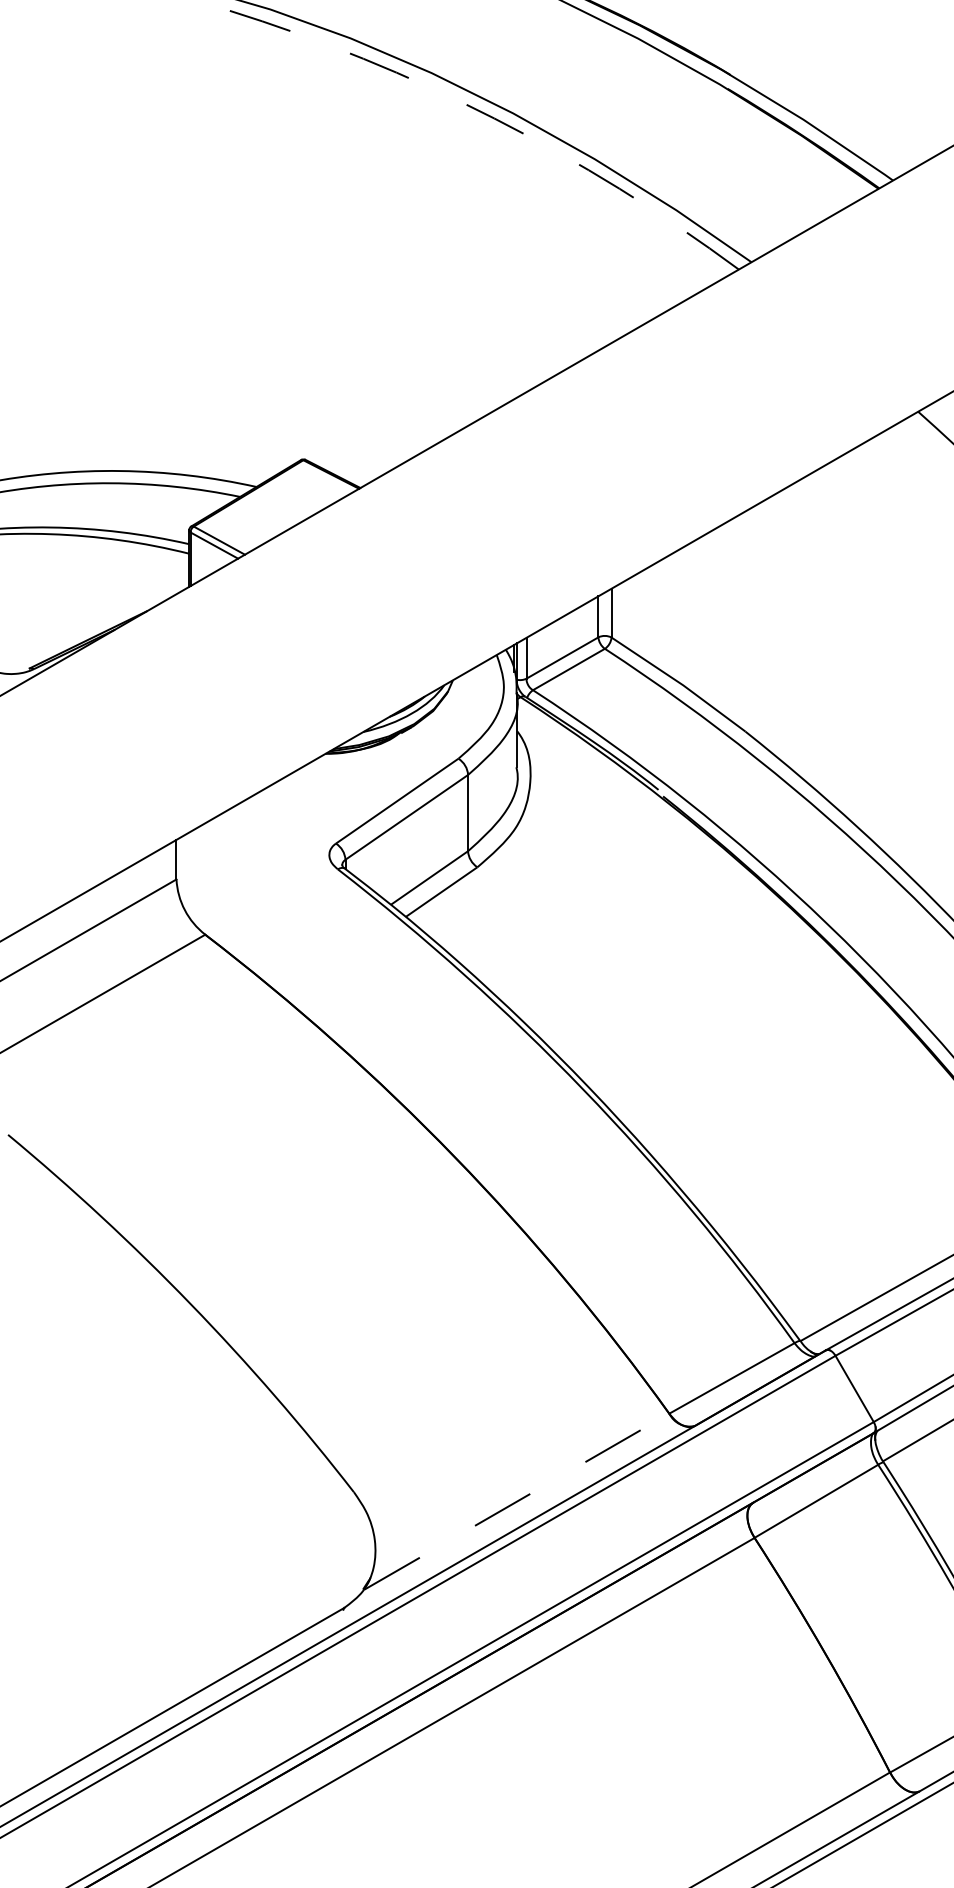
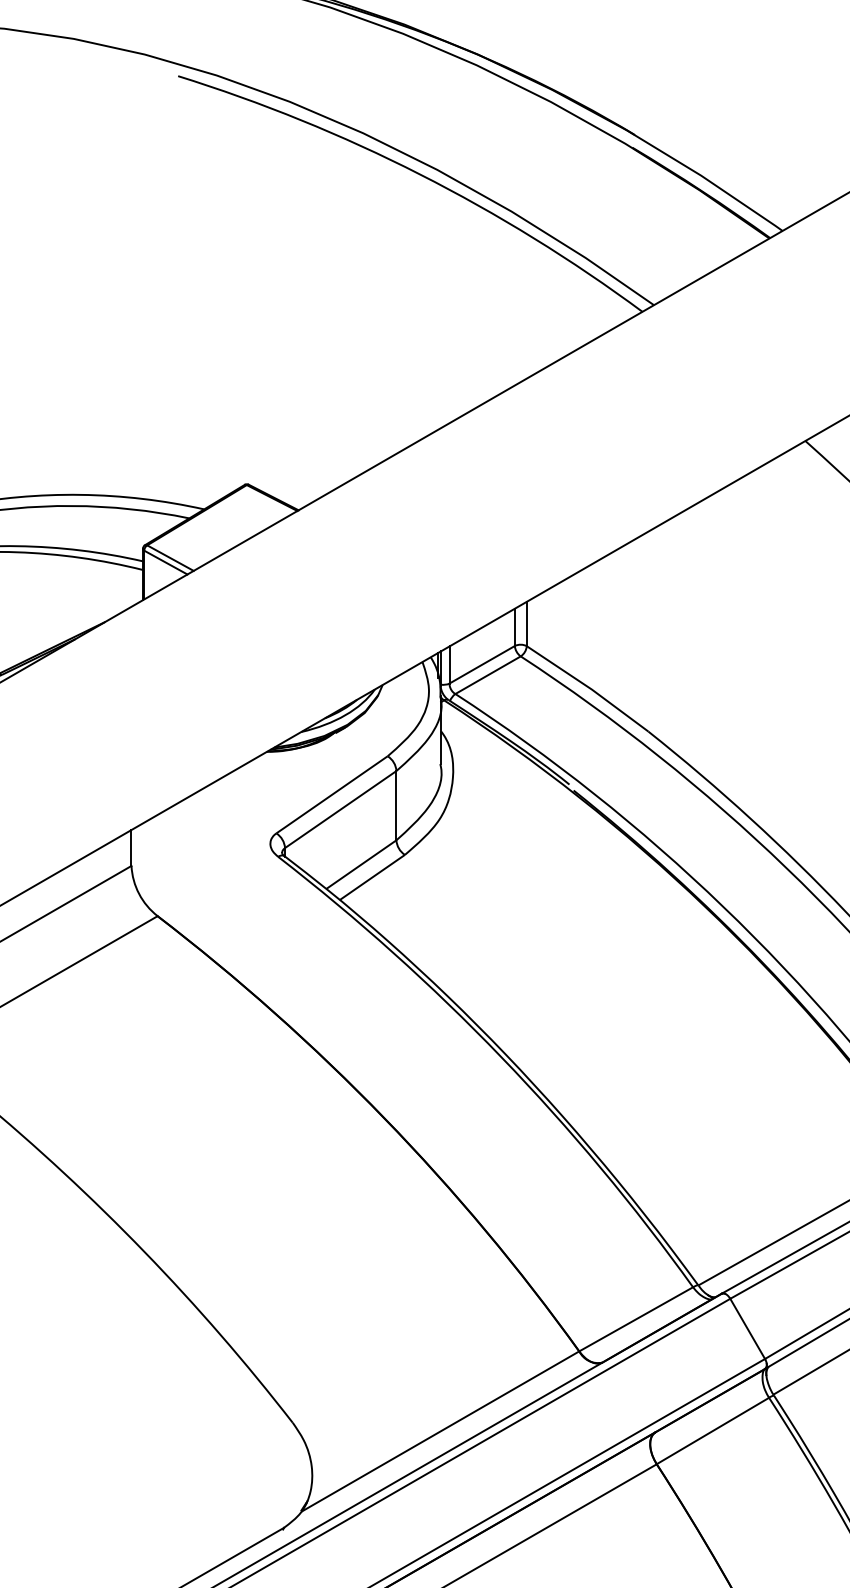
arc: (494, 118) -> (420, 174), dashed -> solid
line: (516, 1501) -> (440, 1431), dashed -> solid

